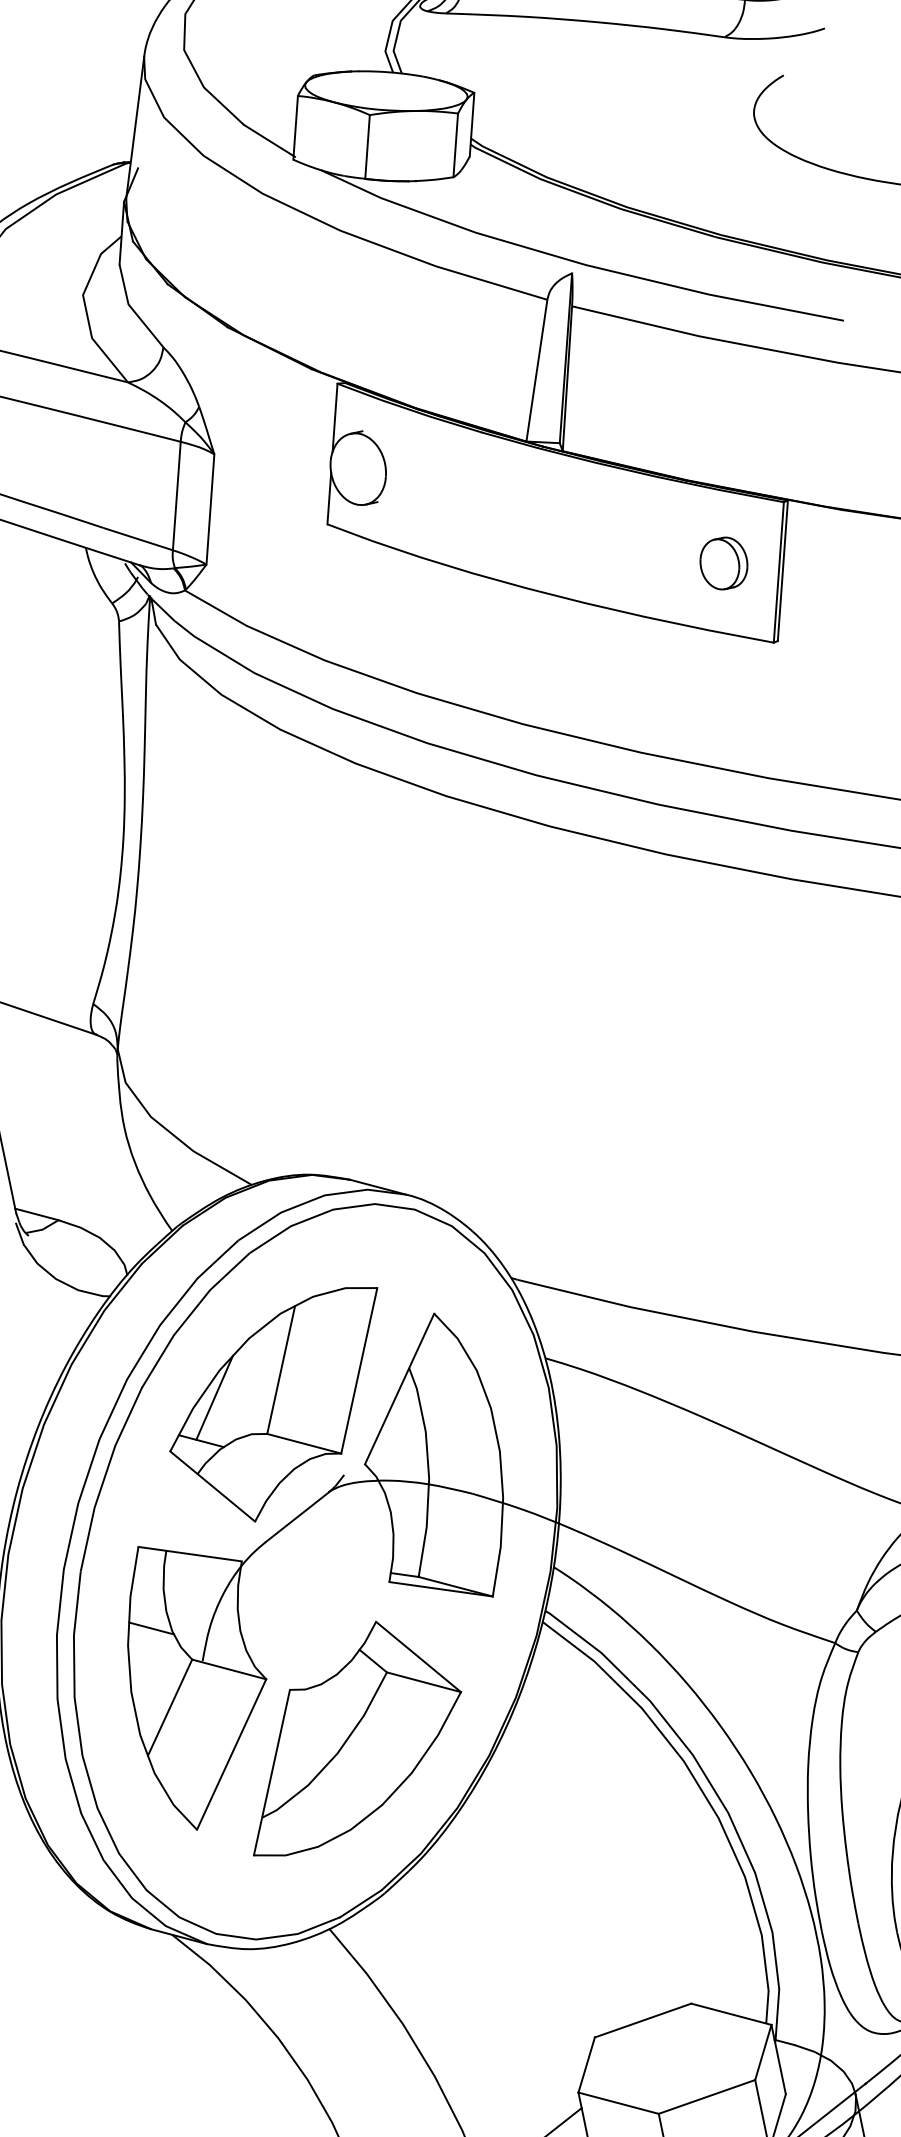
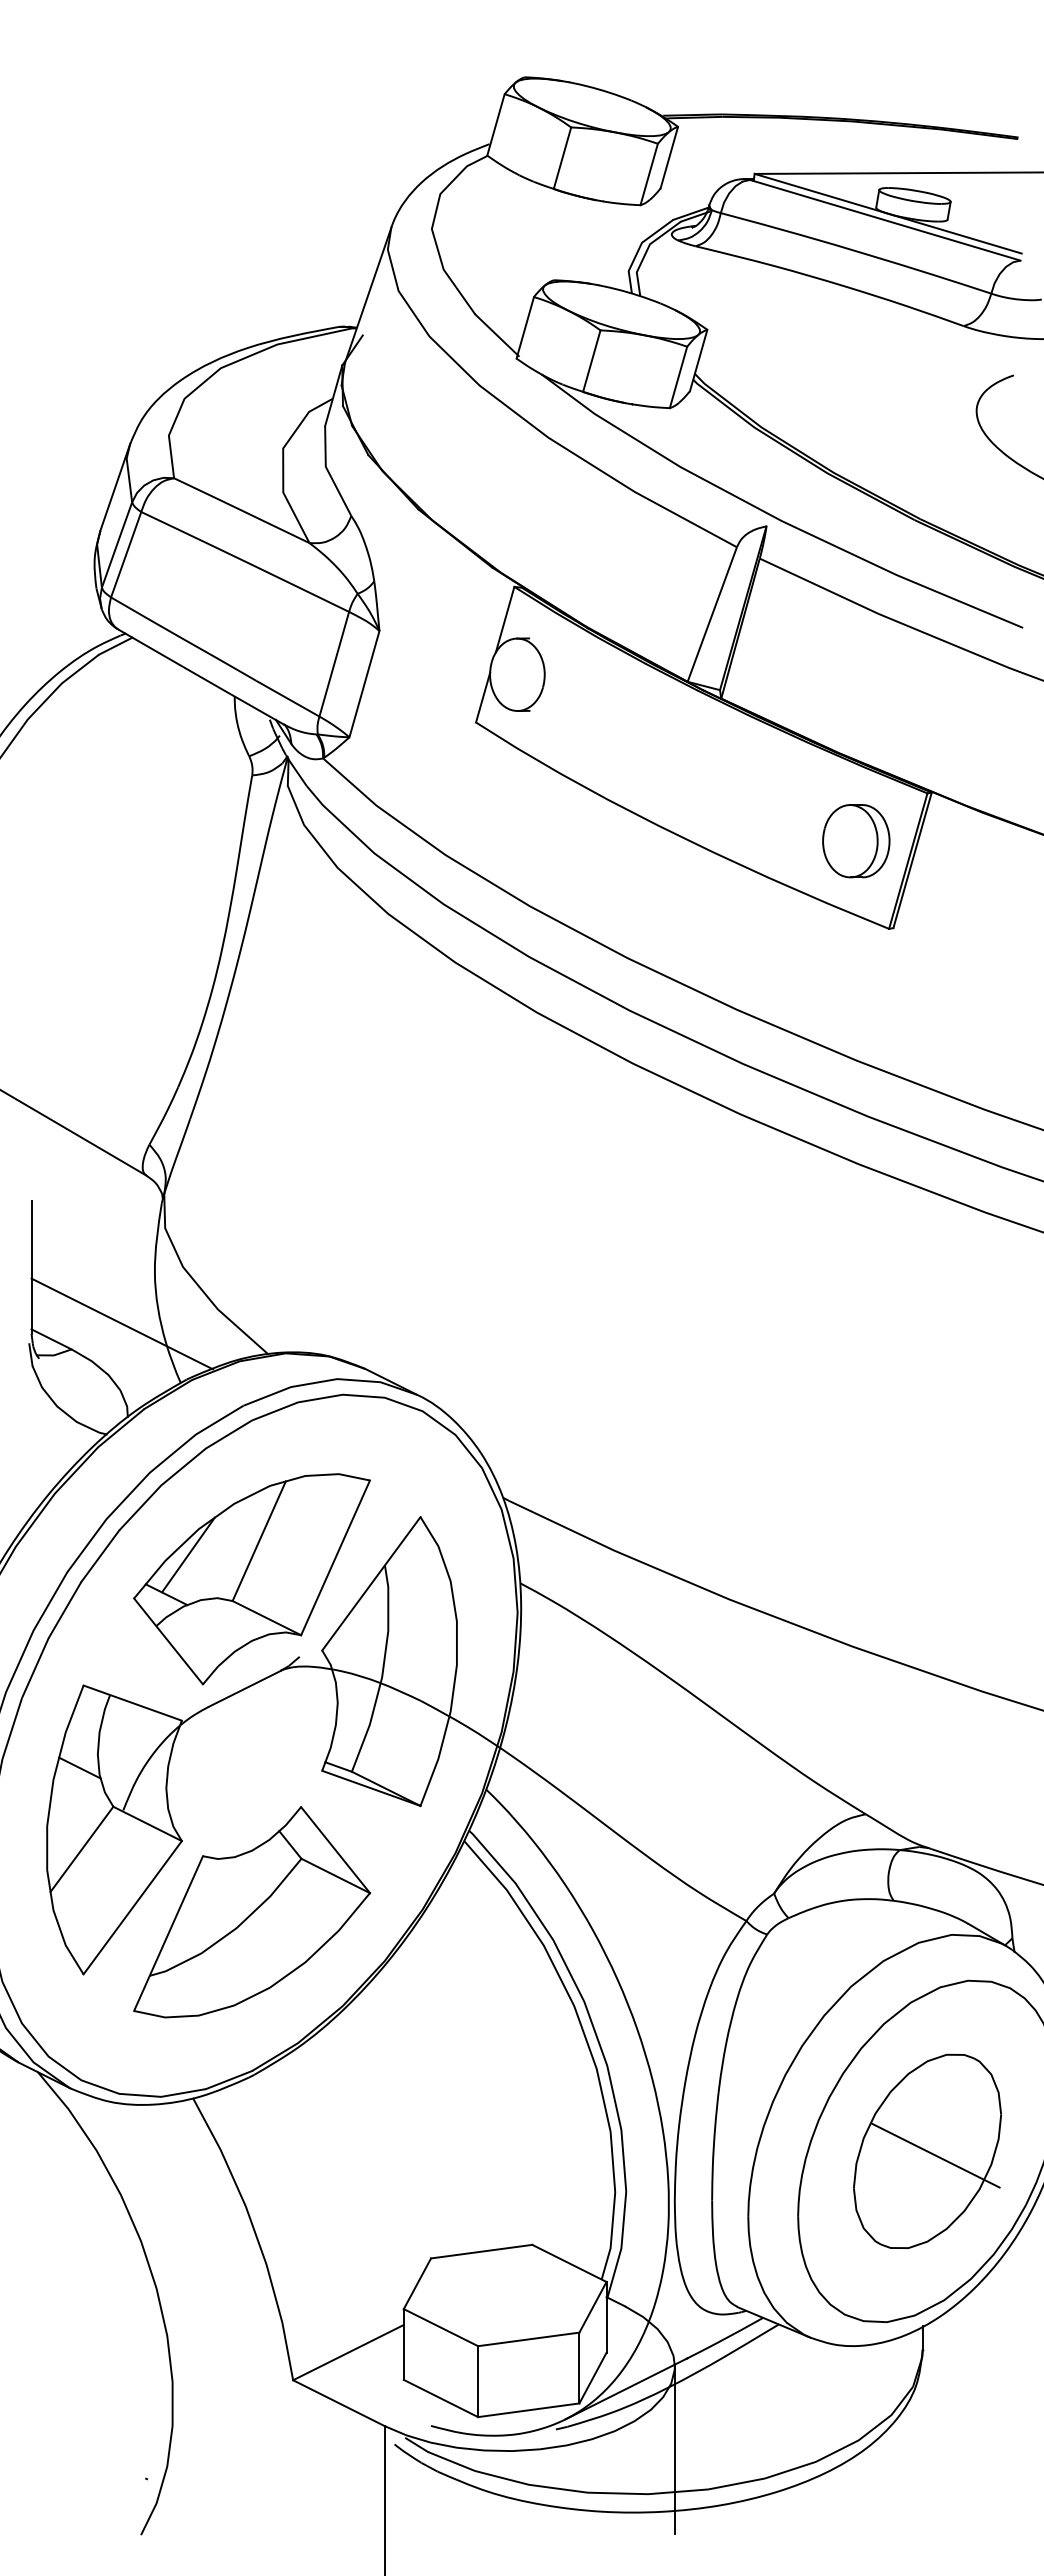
part: (724, 563) -> (856, 841), size x1.43
line: (103, 1184) -> (122, 1323), added

